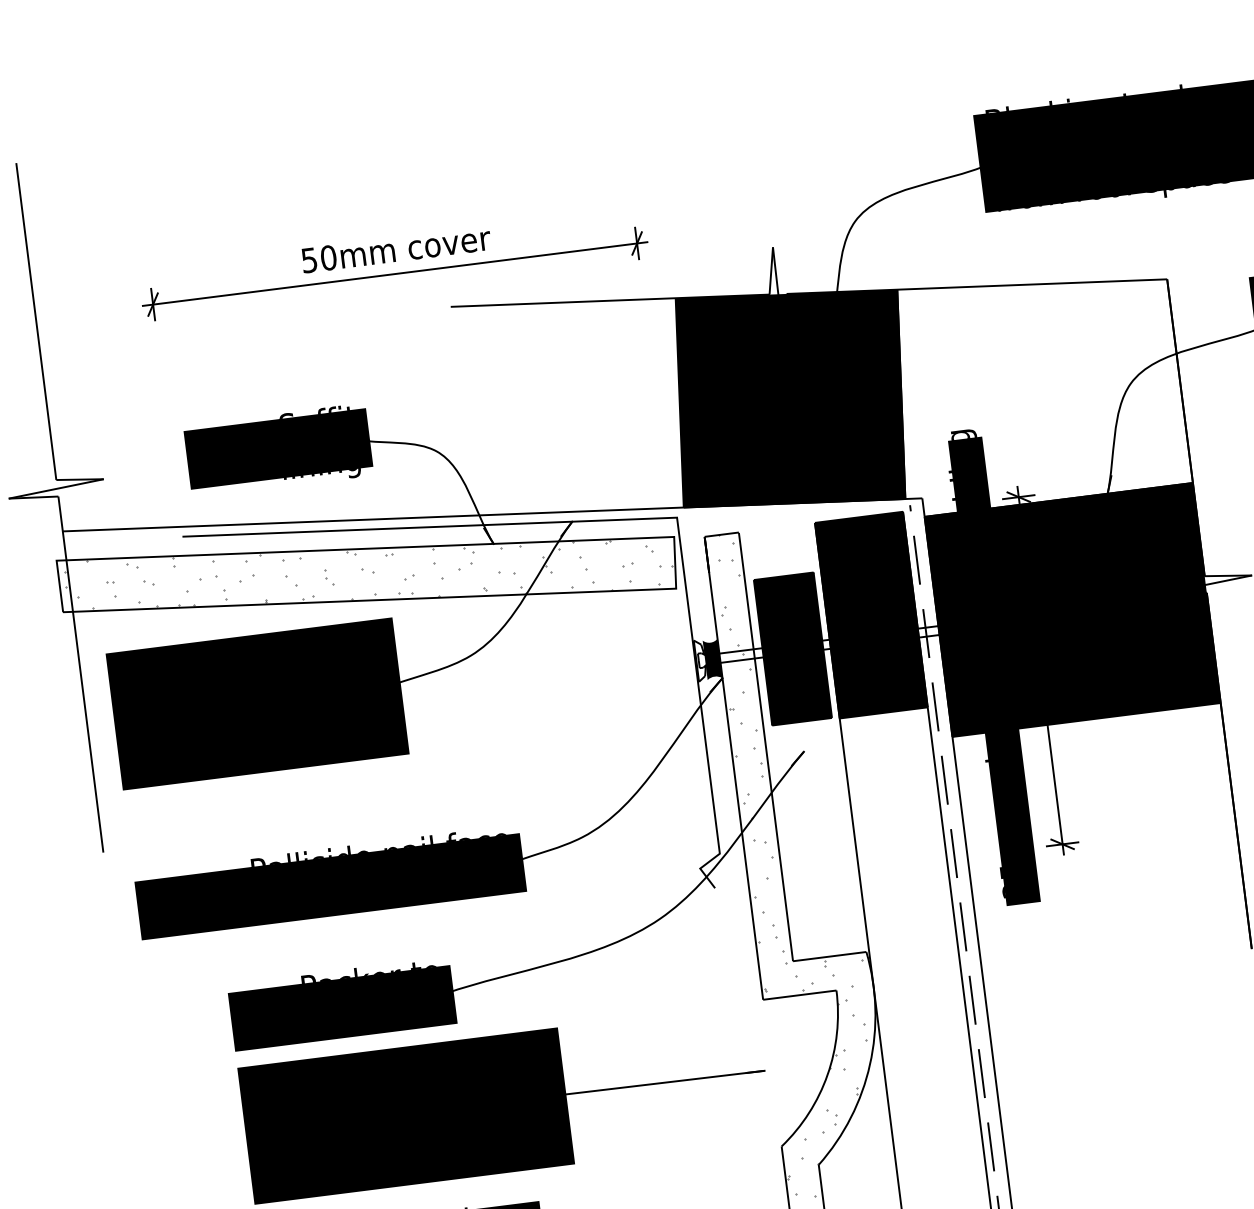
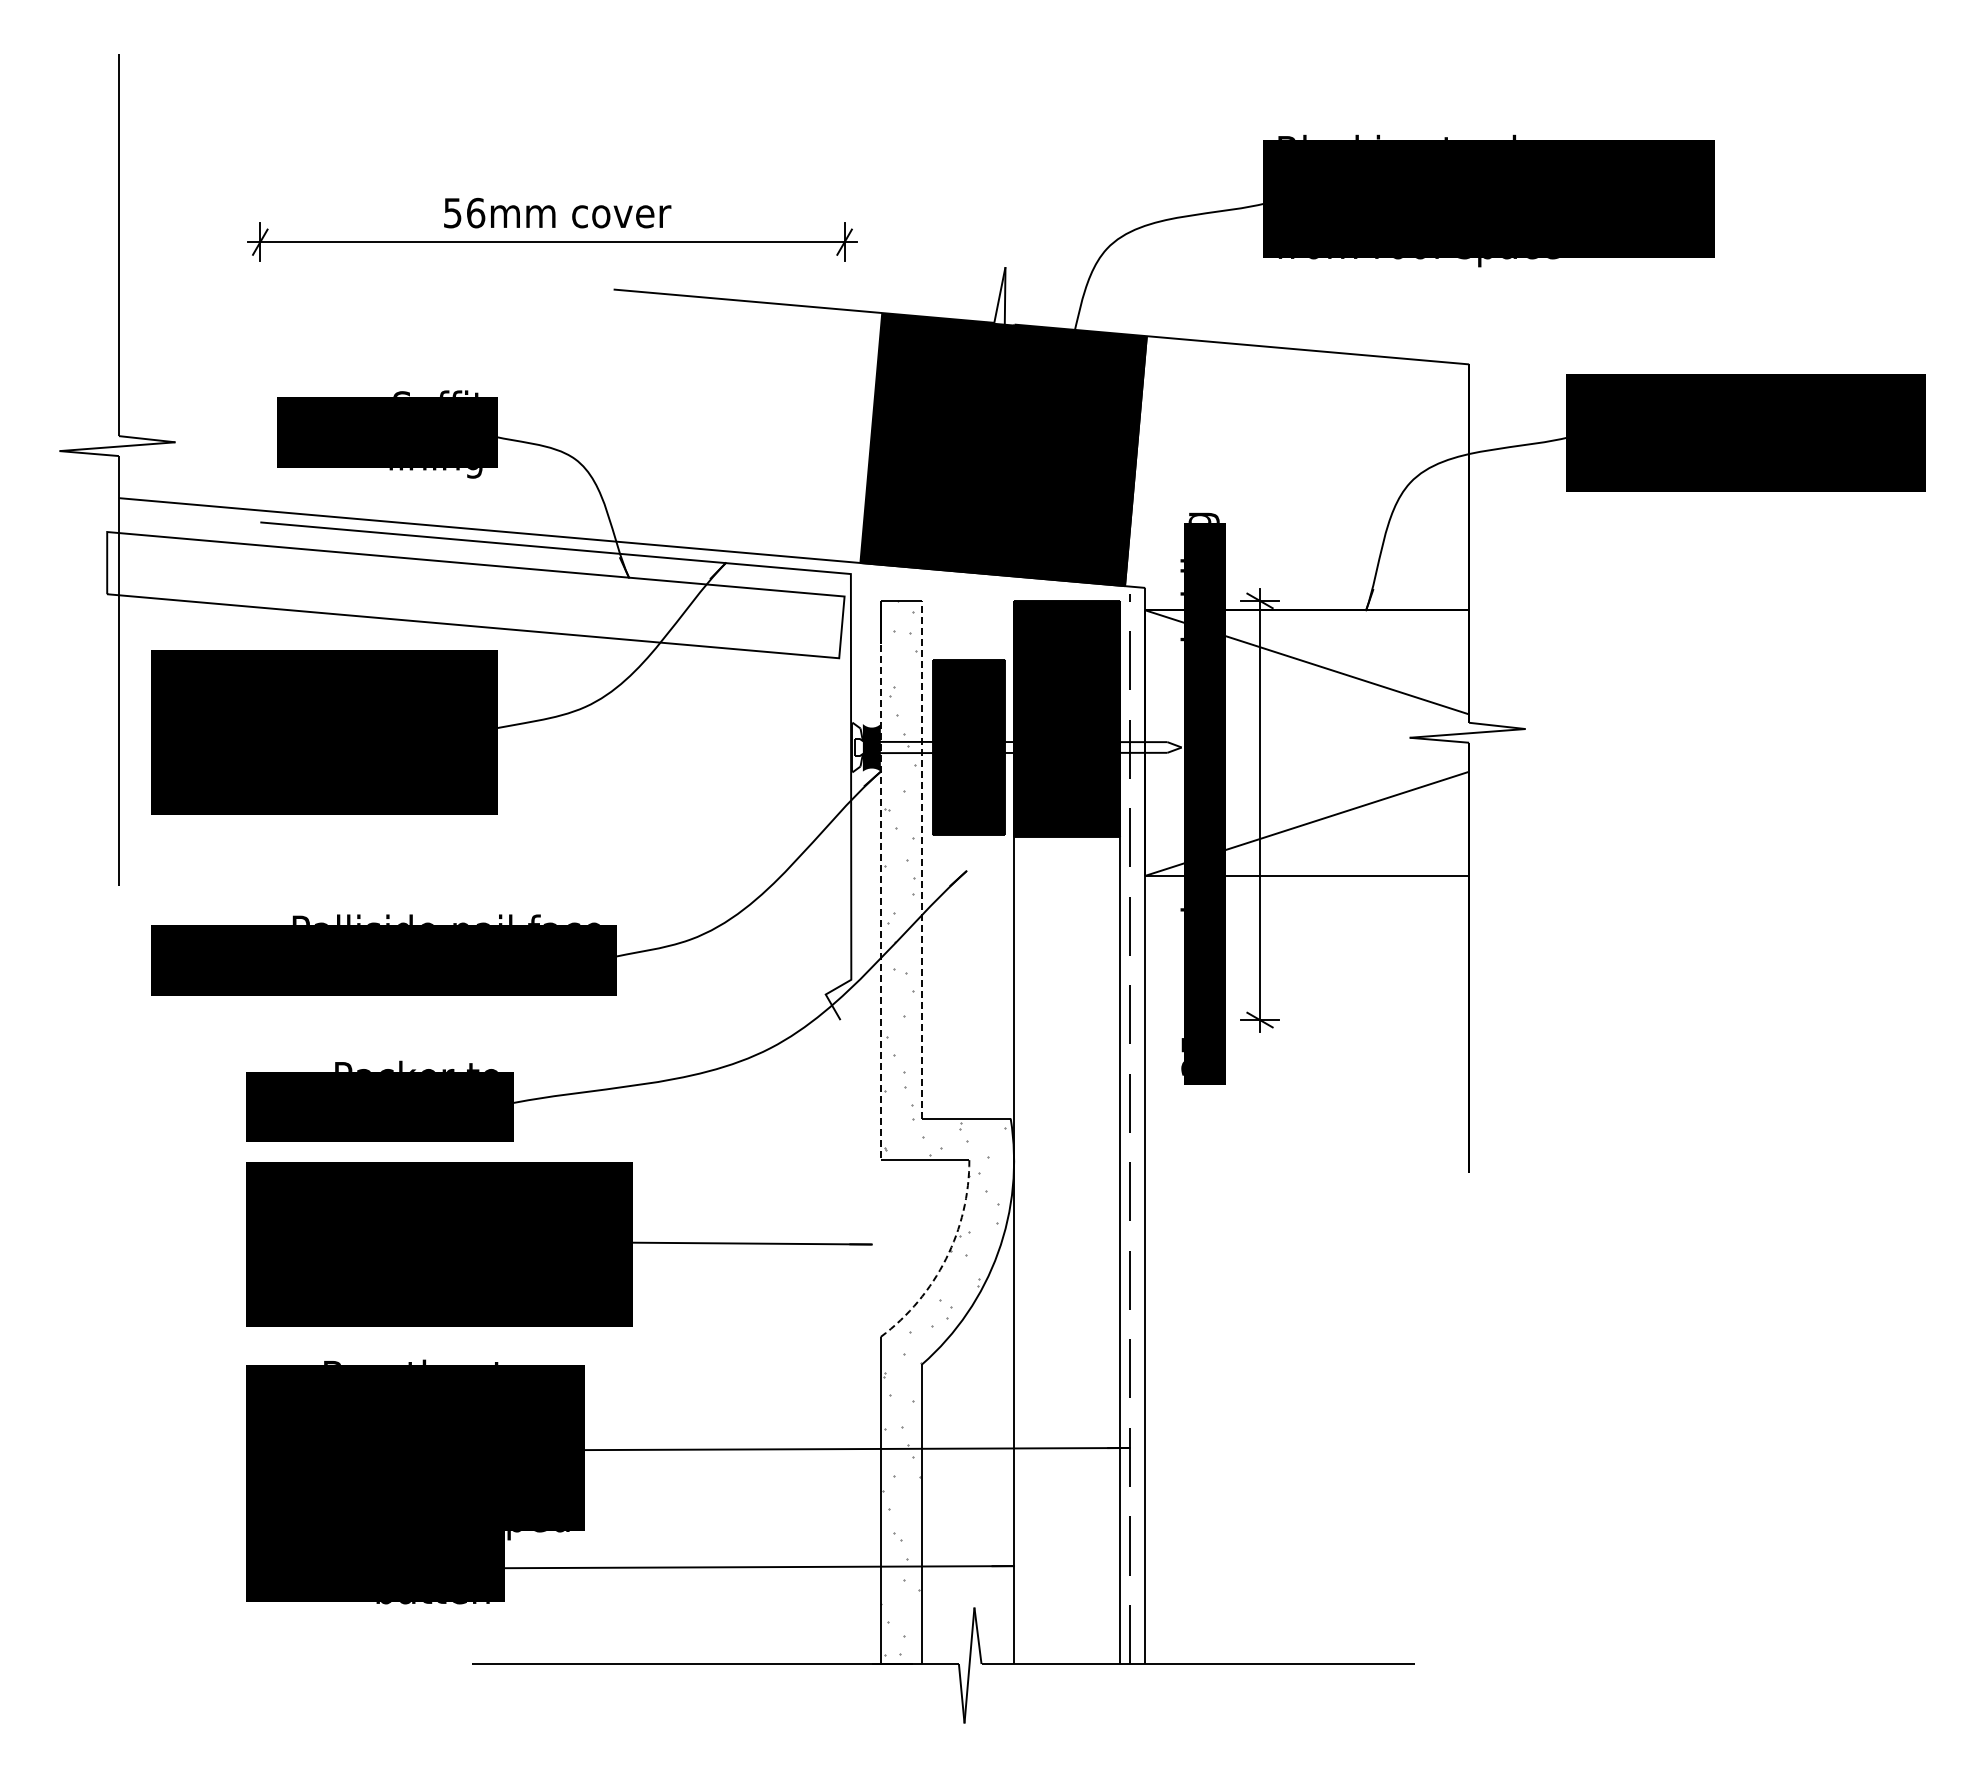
text: (328, 257) -> (475, 212), 50mm -> 56mm
hatch: (368, 573) -> (475, 593), removed
fill: (1072, 609) -> (1307, 742), removed
line: (766, 746) -> (922, 859), solid -> dashed
line: (733, 769) -> (880, 881), solid -> dashed
line: (827, 1074) -> (946, 1258), solid -> dashed

